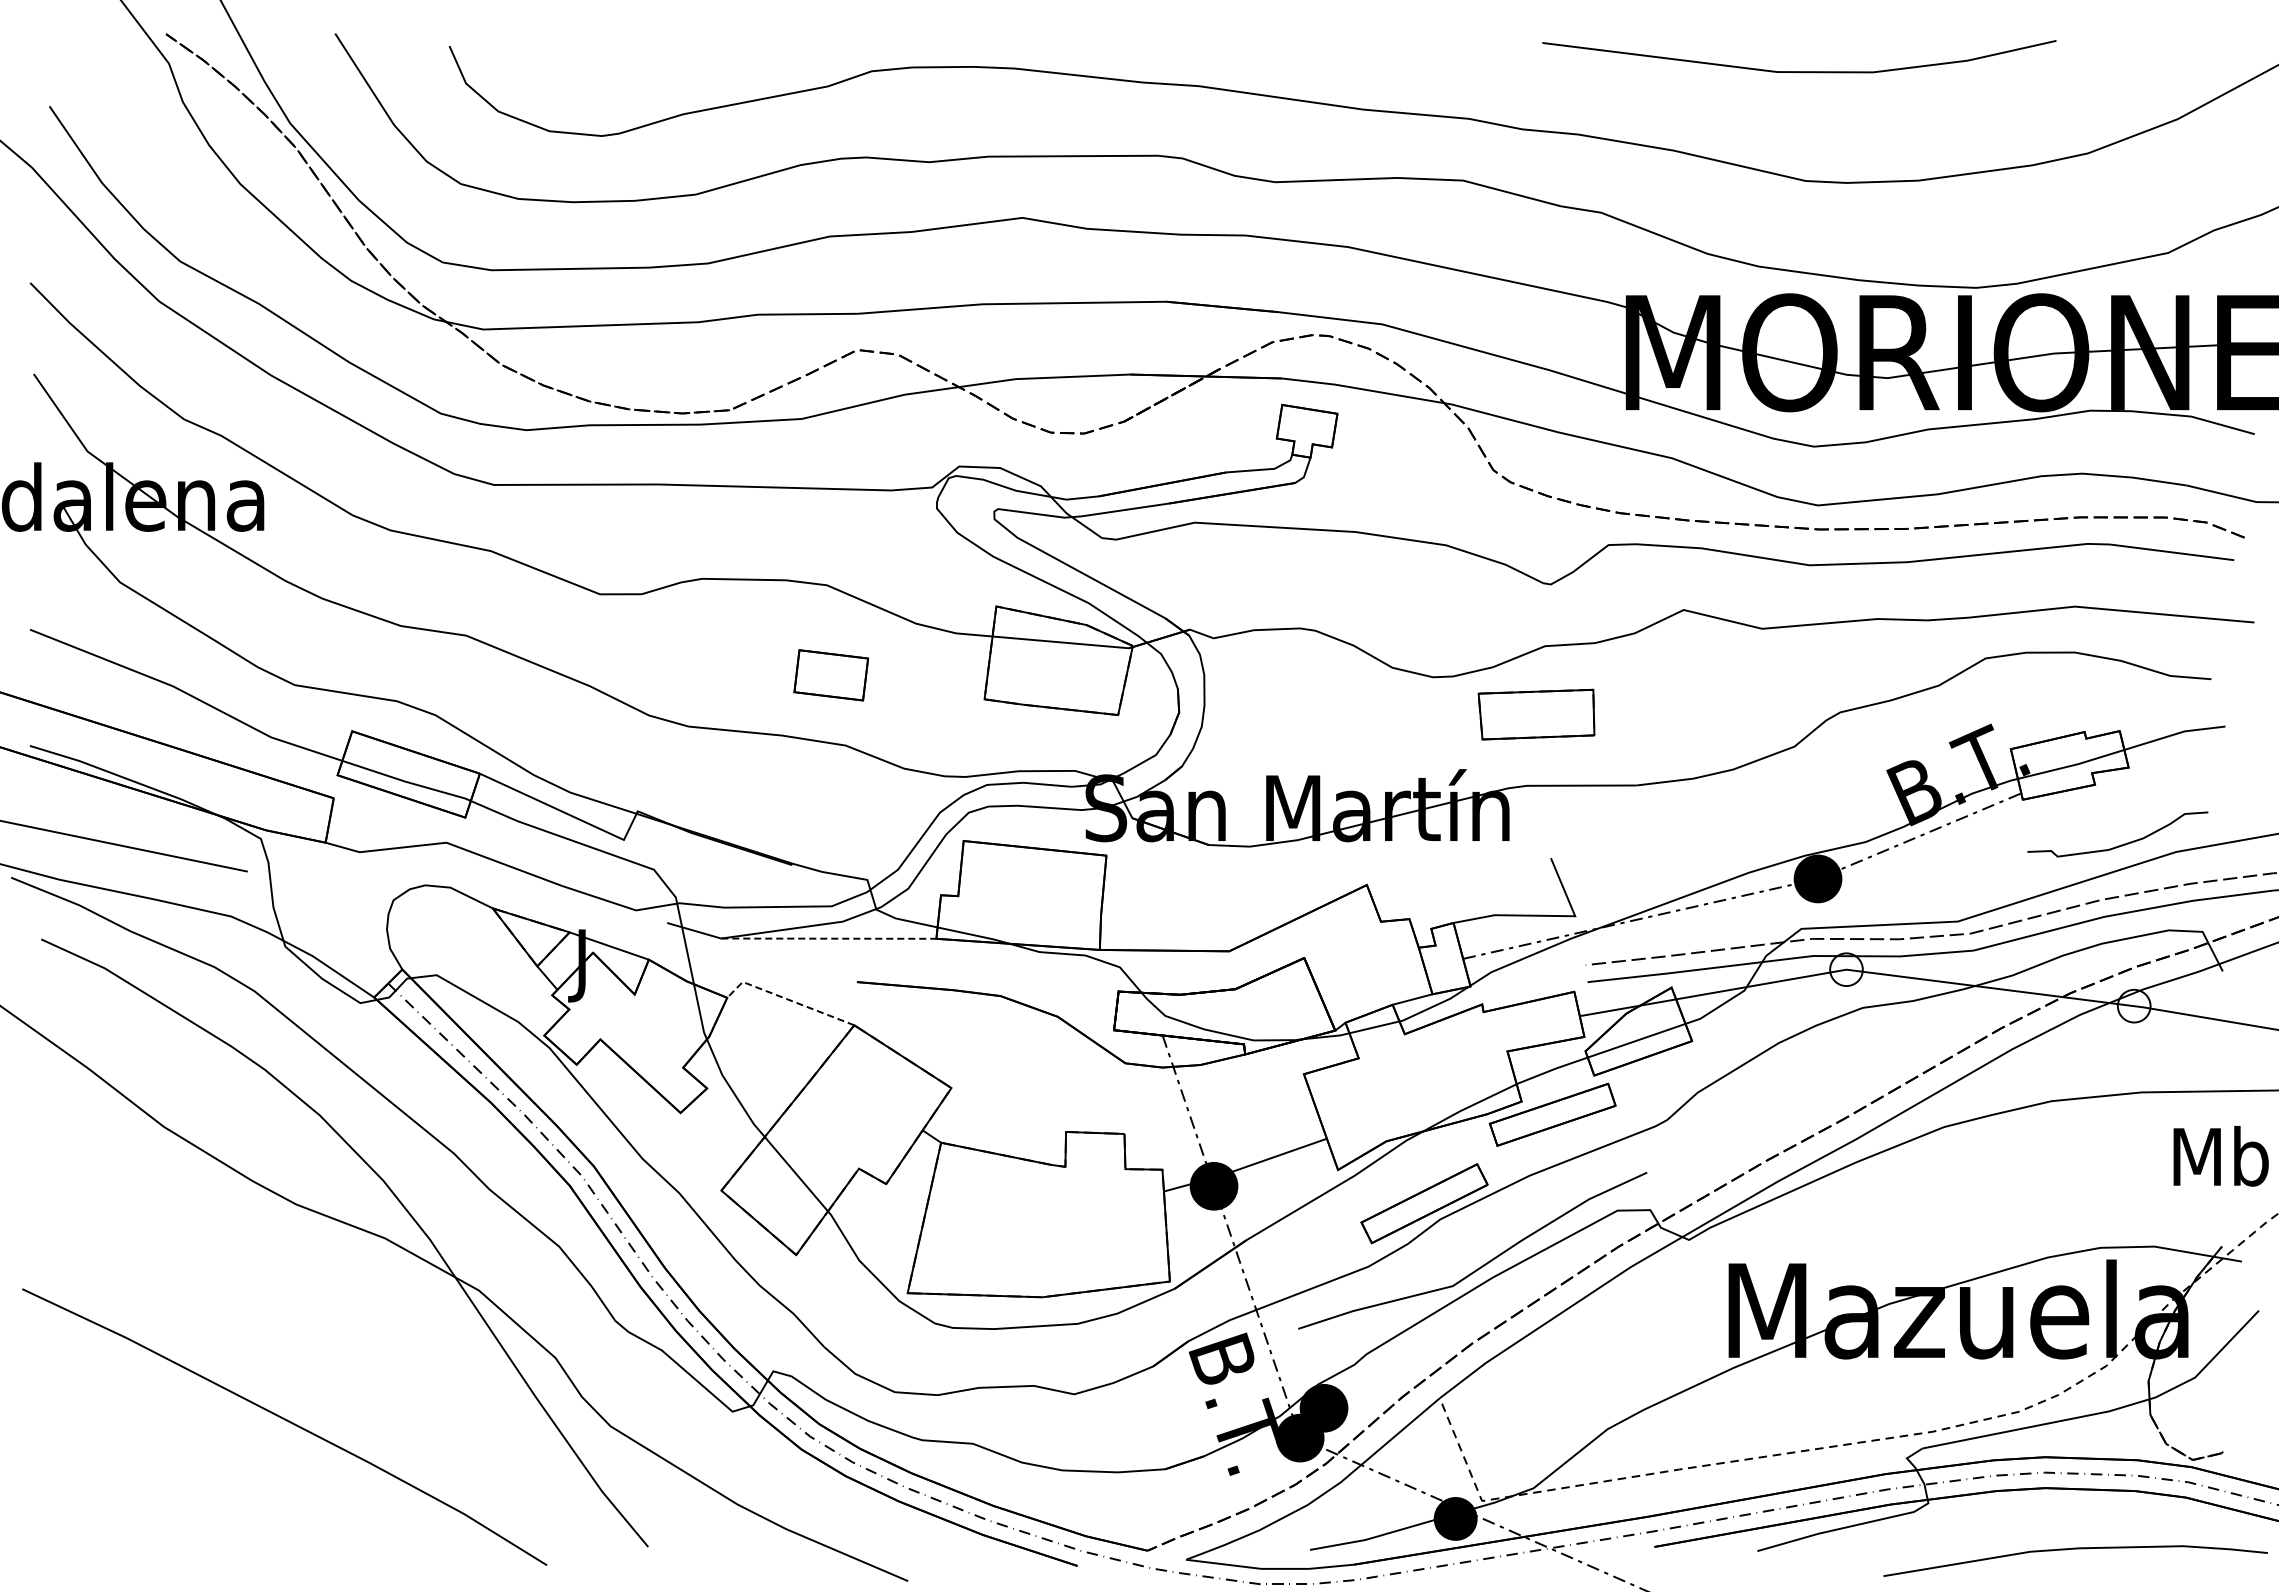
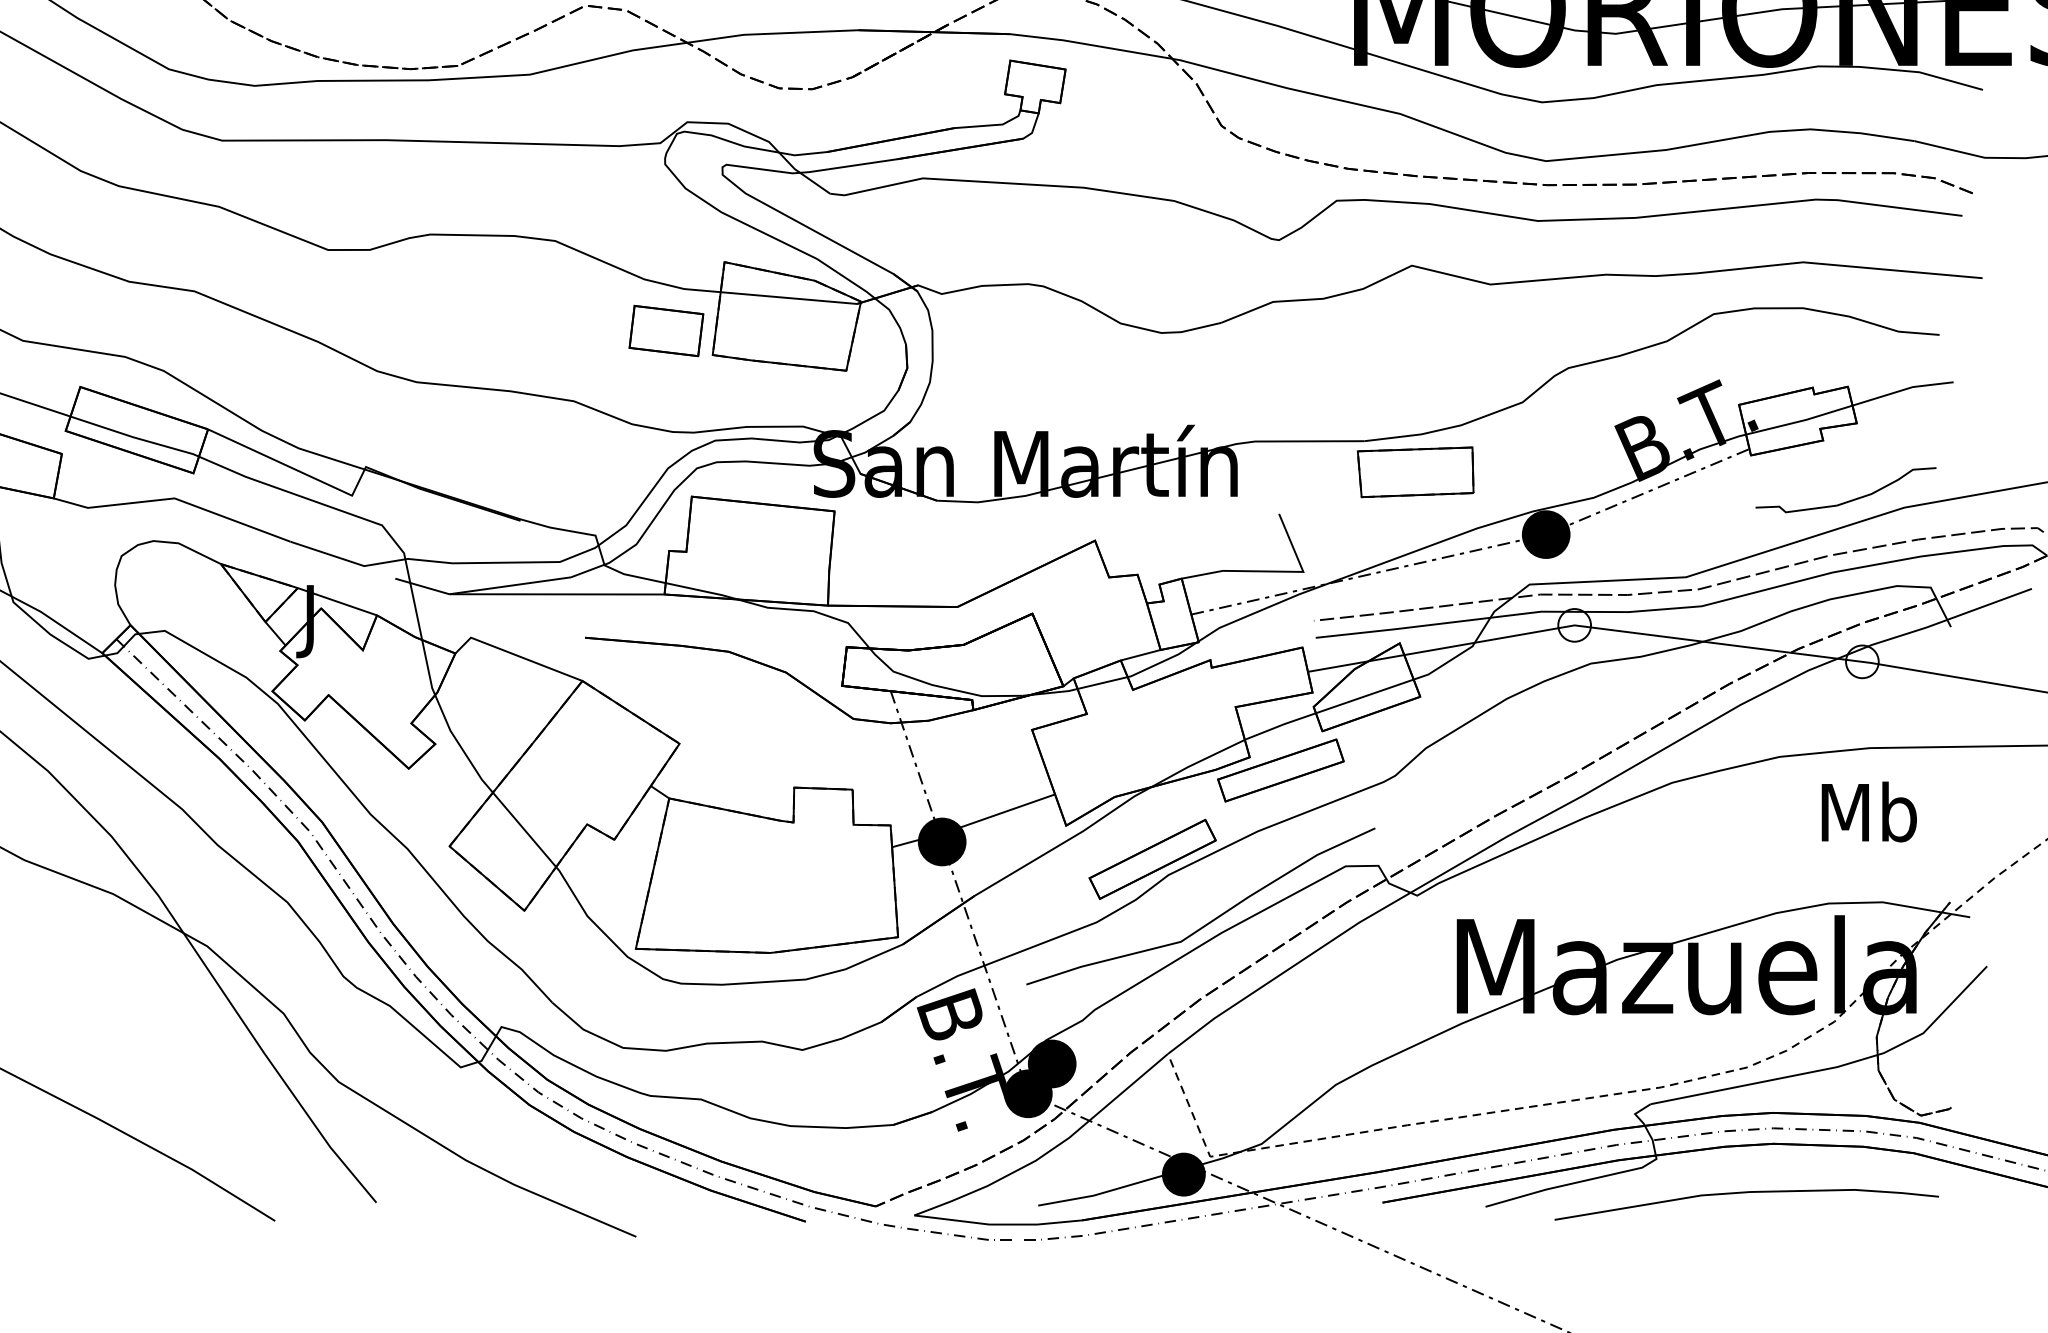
part: (831, 675) -> (666, 331), moved
part: (1536, 714) -> (1415, 472), moved
line: (828, 938) -> (556, 594), dashed -> solid
line: (787, 999) -> (515, 655), dashed -> solid
text: (2220, 1156) -> (1868, 812), moved
curve: (2075, 1549) -> (1746, 1193), moved

